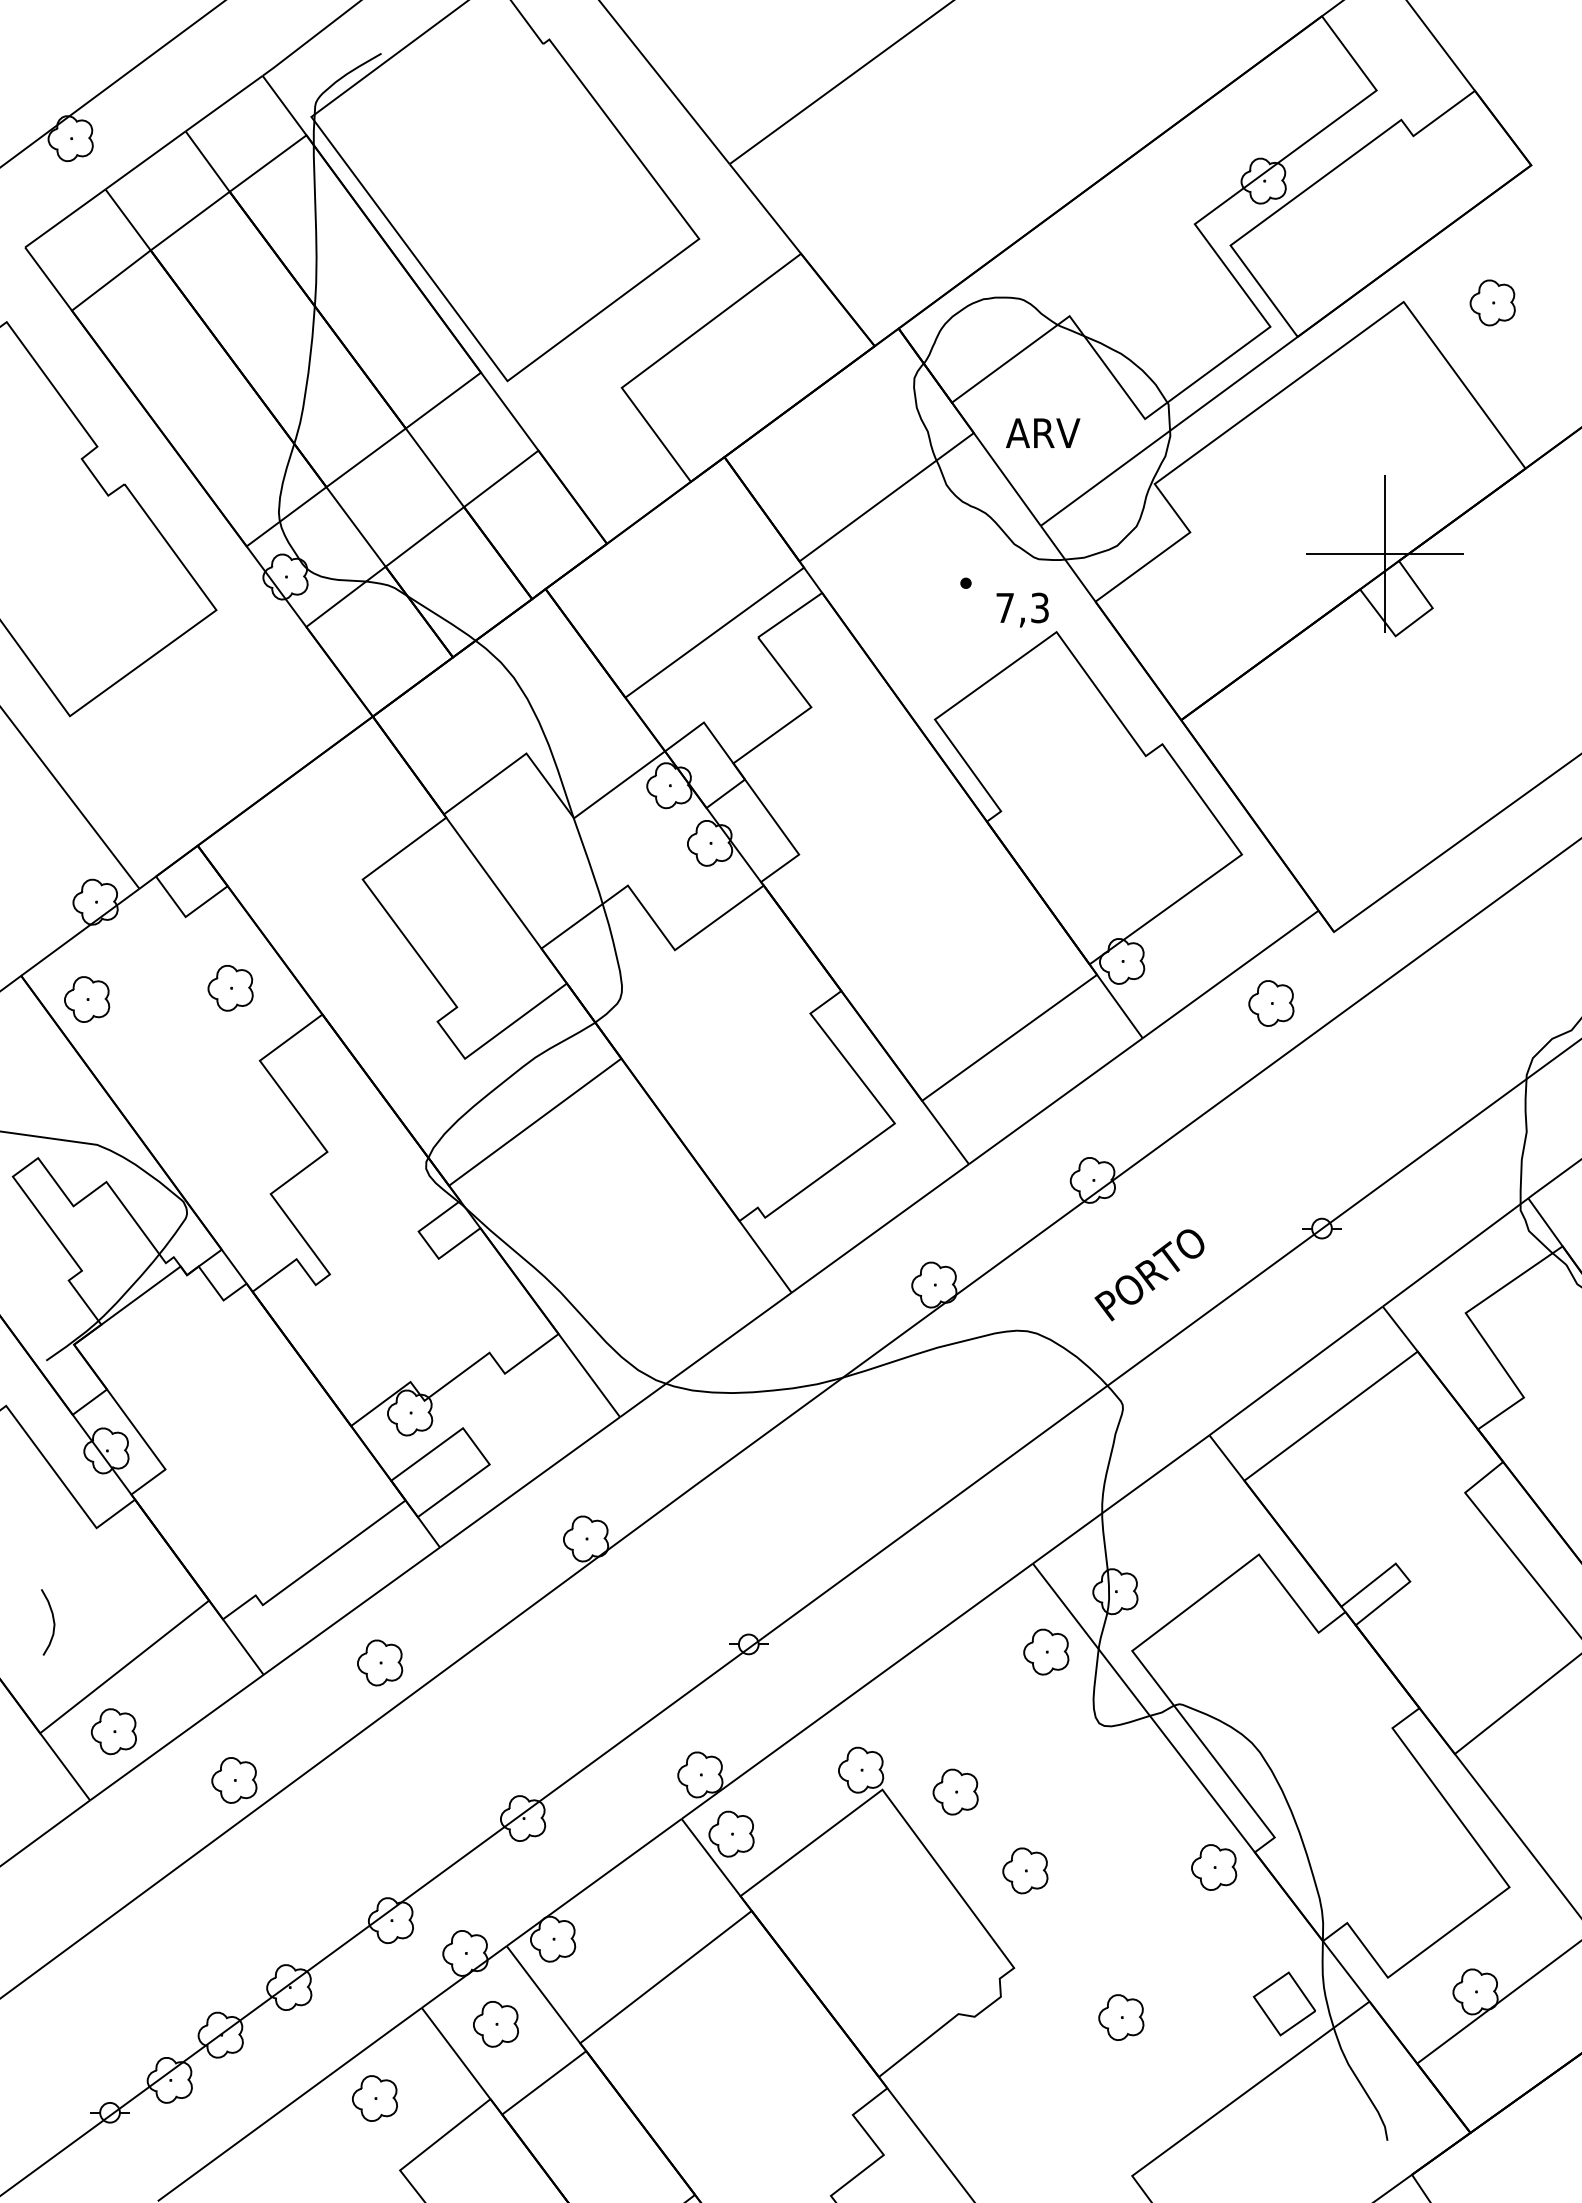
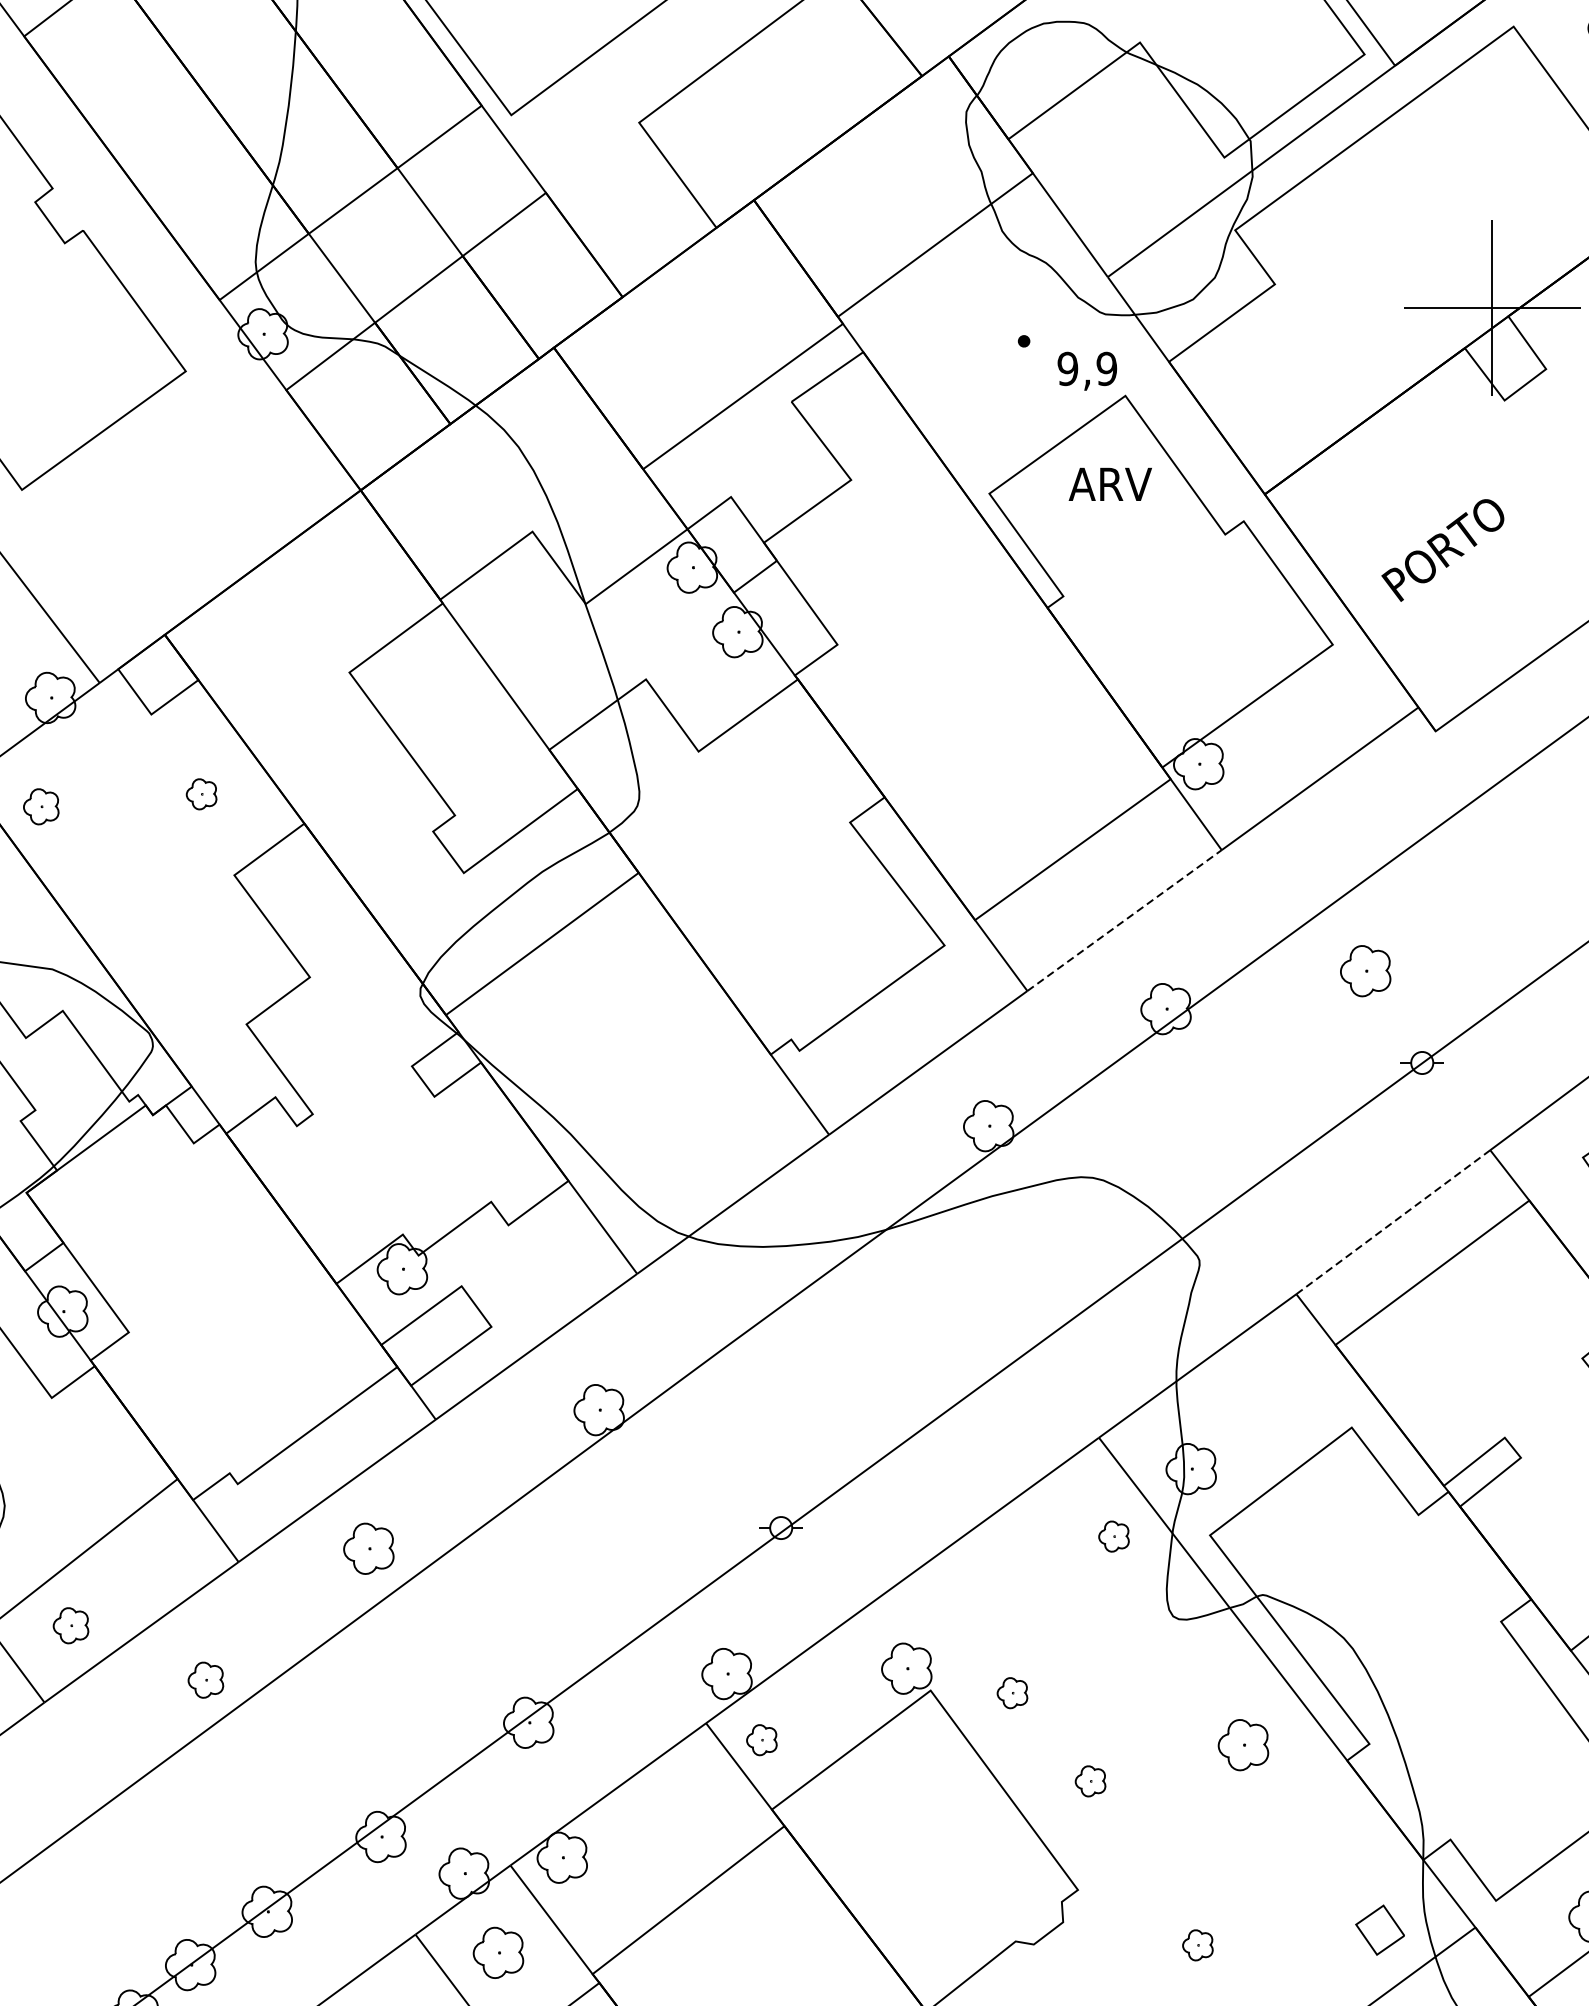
text: (1043, 432) -> (1110, 483), moved
text: (1022, 607) -> (1087, 368), 7,3 -> 9,9
part: (230, 988) -> (201, 794), size x0.6
part: (87, 999) -> (41, 806), size x0.7
part: (1271, 1003) -> (1365, 971), moved
line: (1056, 1100) -> (1125, 919), solid -> dashed
text: (1149, 1275) -> (1442, 550), moved
line: (1296, 1370) -> (1393, 1221), solid -> dashed
part: (1046, 1651) -> (1114, 1535), size x0.6
part: (113, 1731) -> (70, 1625), size x0.7
part: (234, 1780) -> (206, 1680), size x0.7
part: (955, 1791) -> (1012, 1692), size x0.6
part: (731, 1833) -> (761, 1739), size x0.6
part: (1214, 1867) -> (1243, 1745), moved
part: (1025, 1870) -> (1090, 1780), size x0.6
part: (1283, 2003) -> (1379, 1929), size x0.7
part: (1121, 2017) -> (1198, 1945), size x0.6

